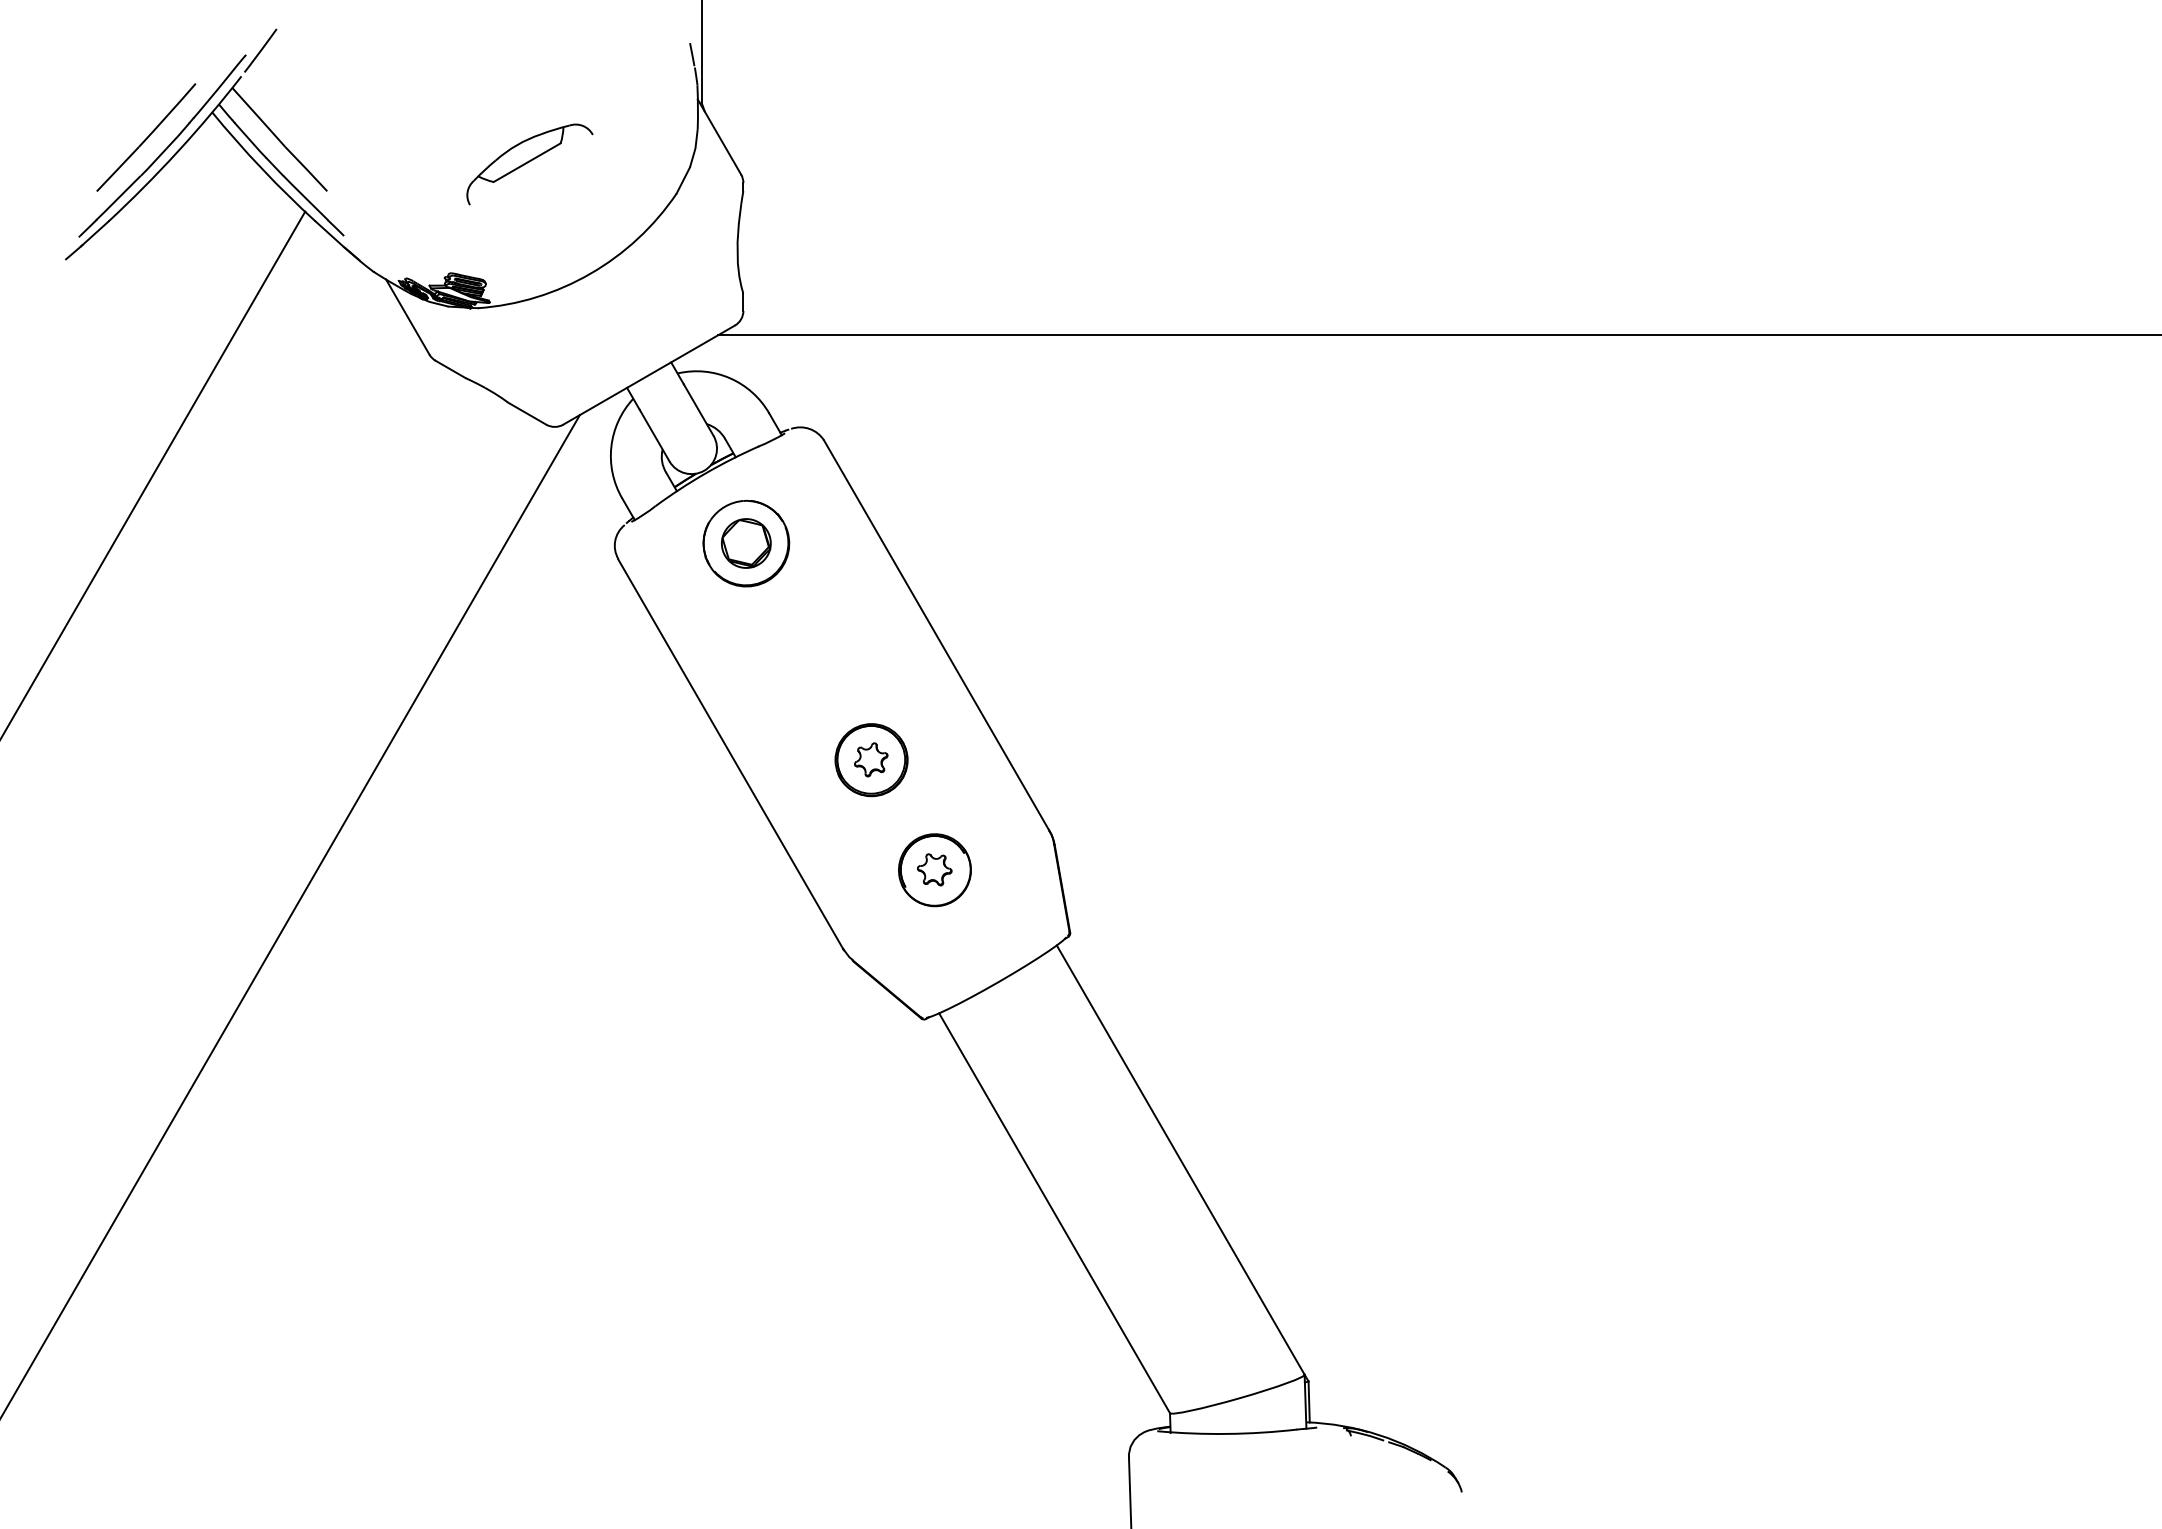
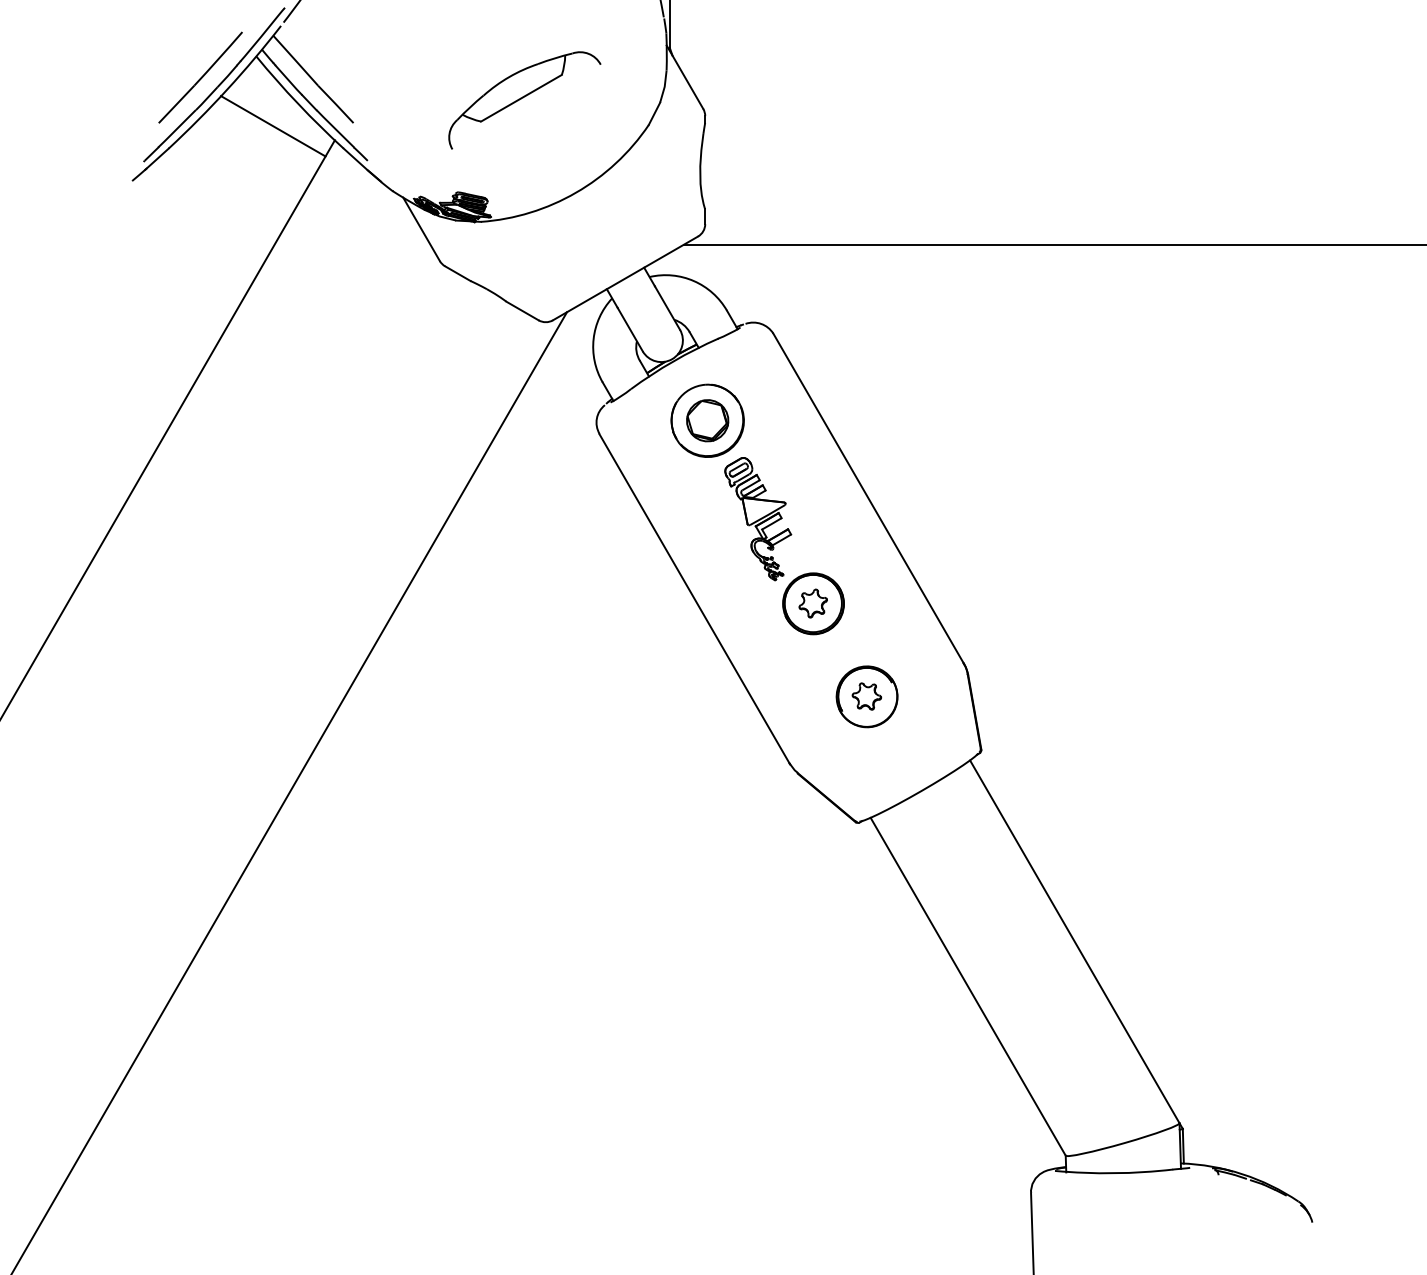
part: (529, 164) -> (524, 100), size x1.43
line: (232, 194) -> (273, 125), added
part: (806, 659) -> (758, 518), added

